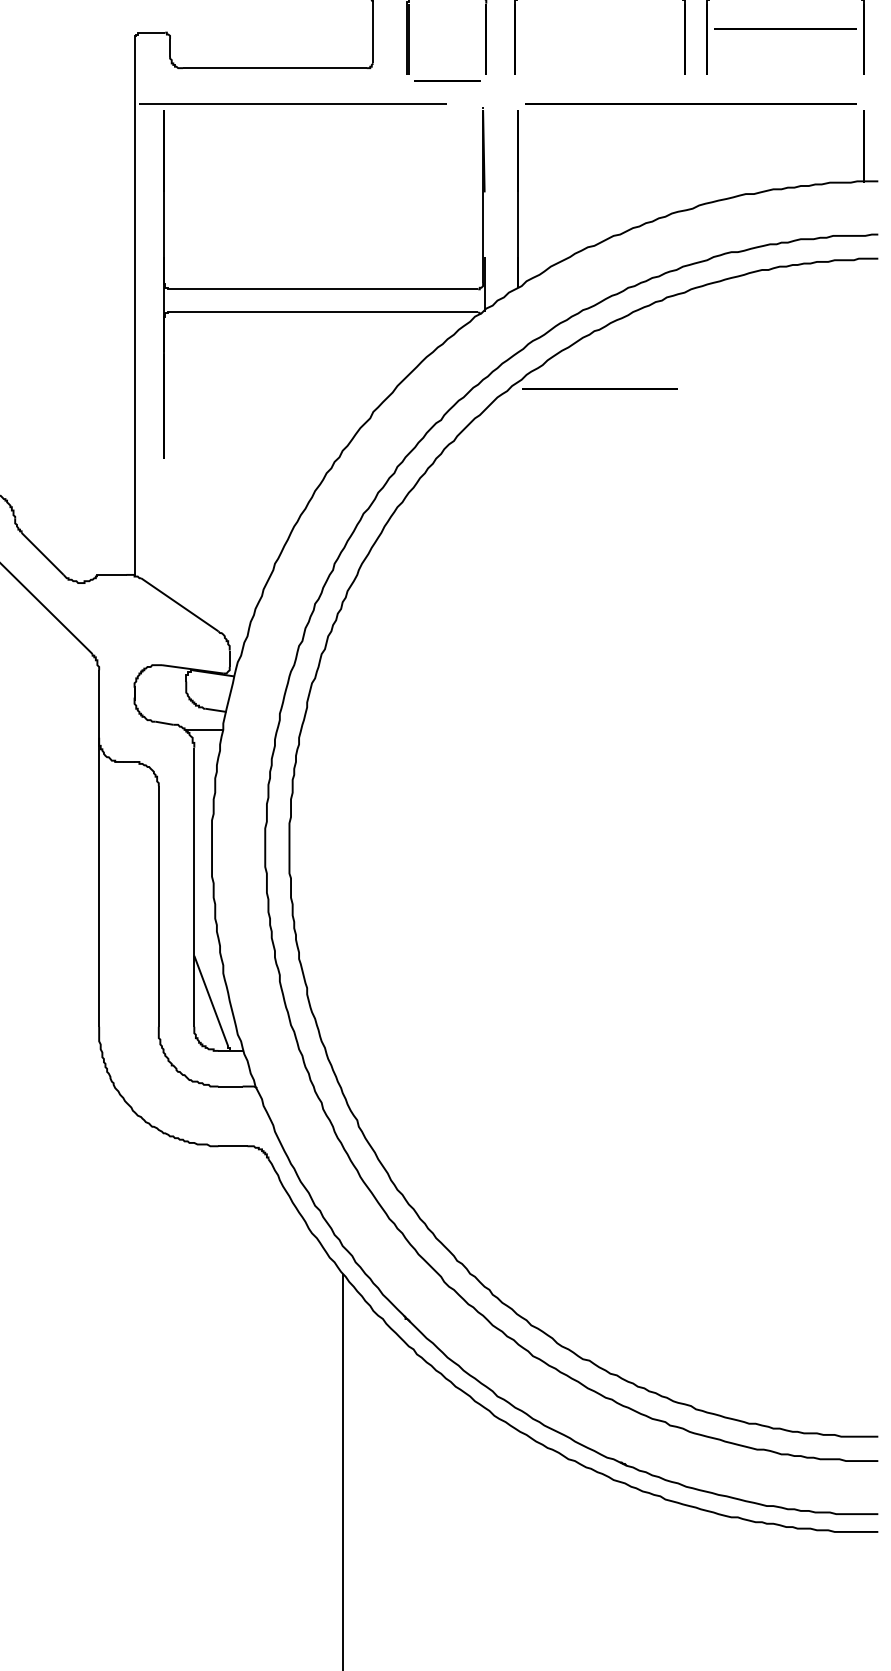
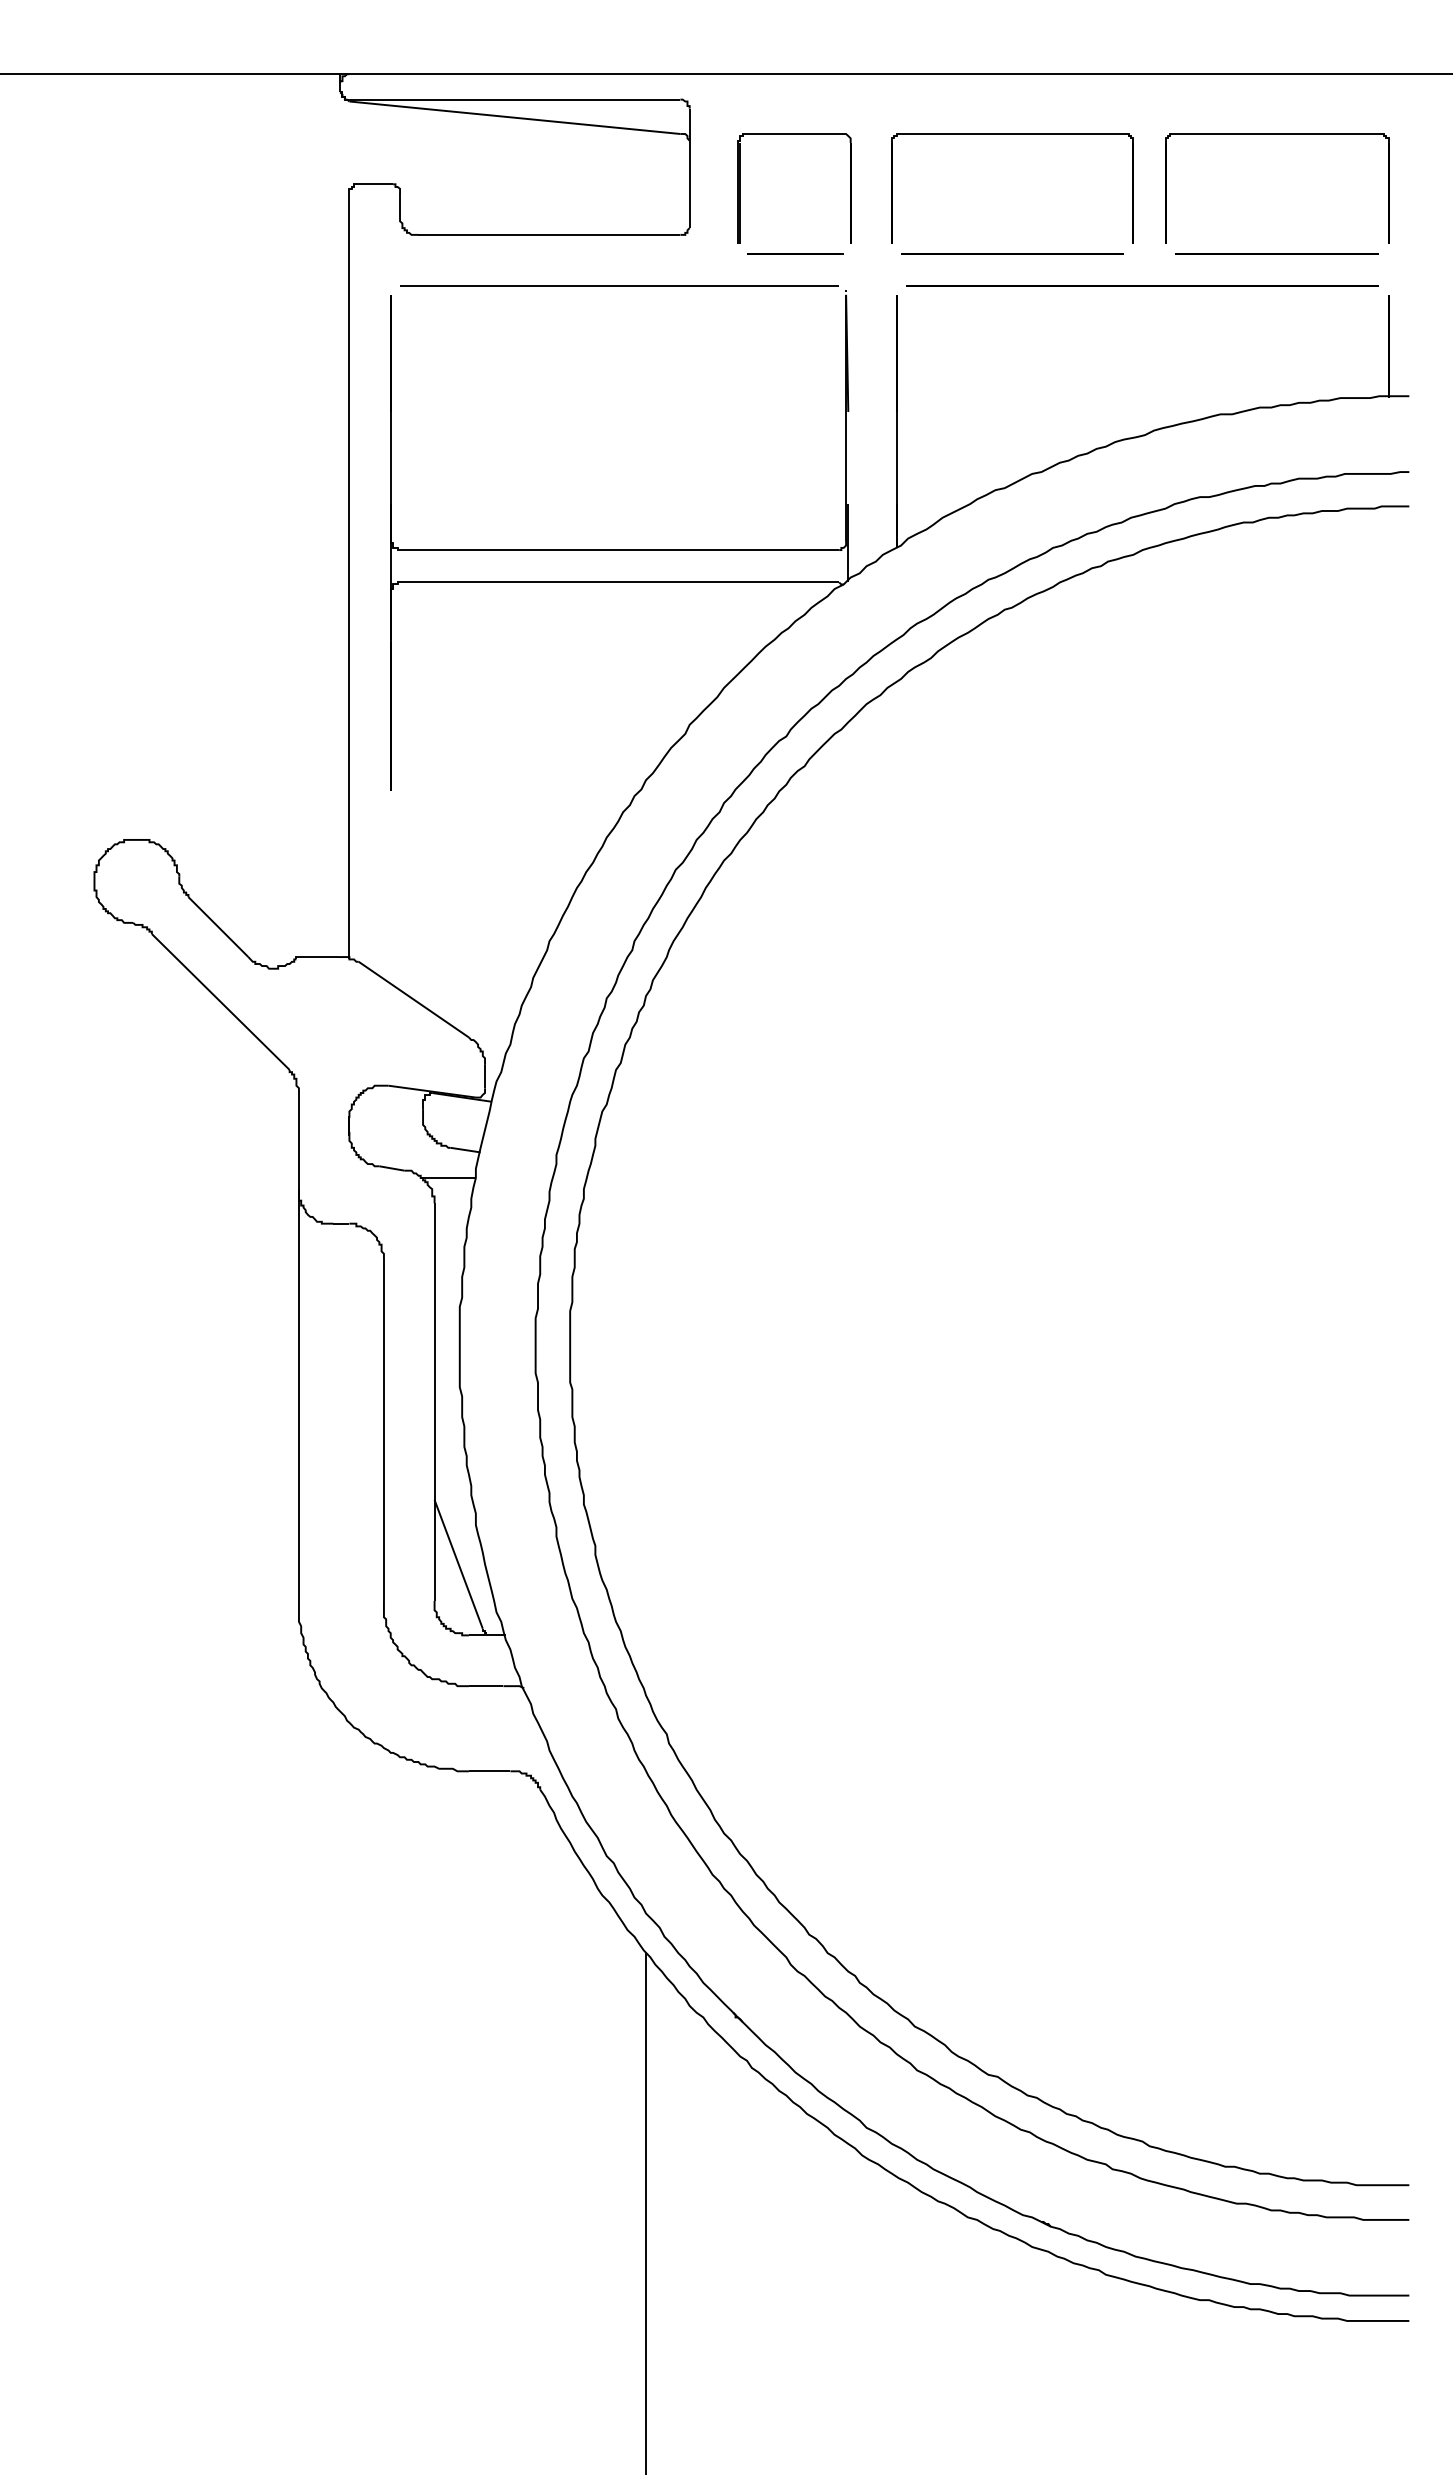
line: (785, 29) -> (1276, 253), moved
line: (293, 103) -> (619, 285), moved
line: (599, 389) -> (1012, 253), moved

